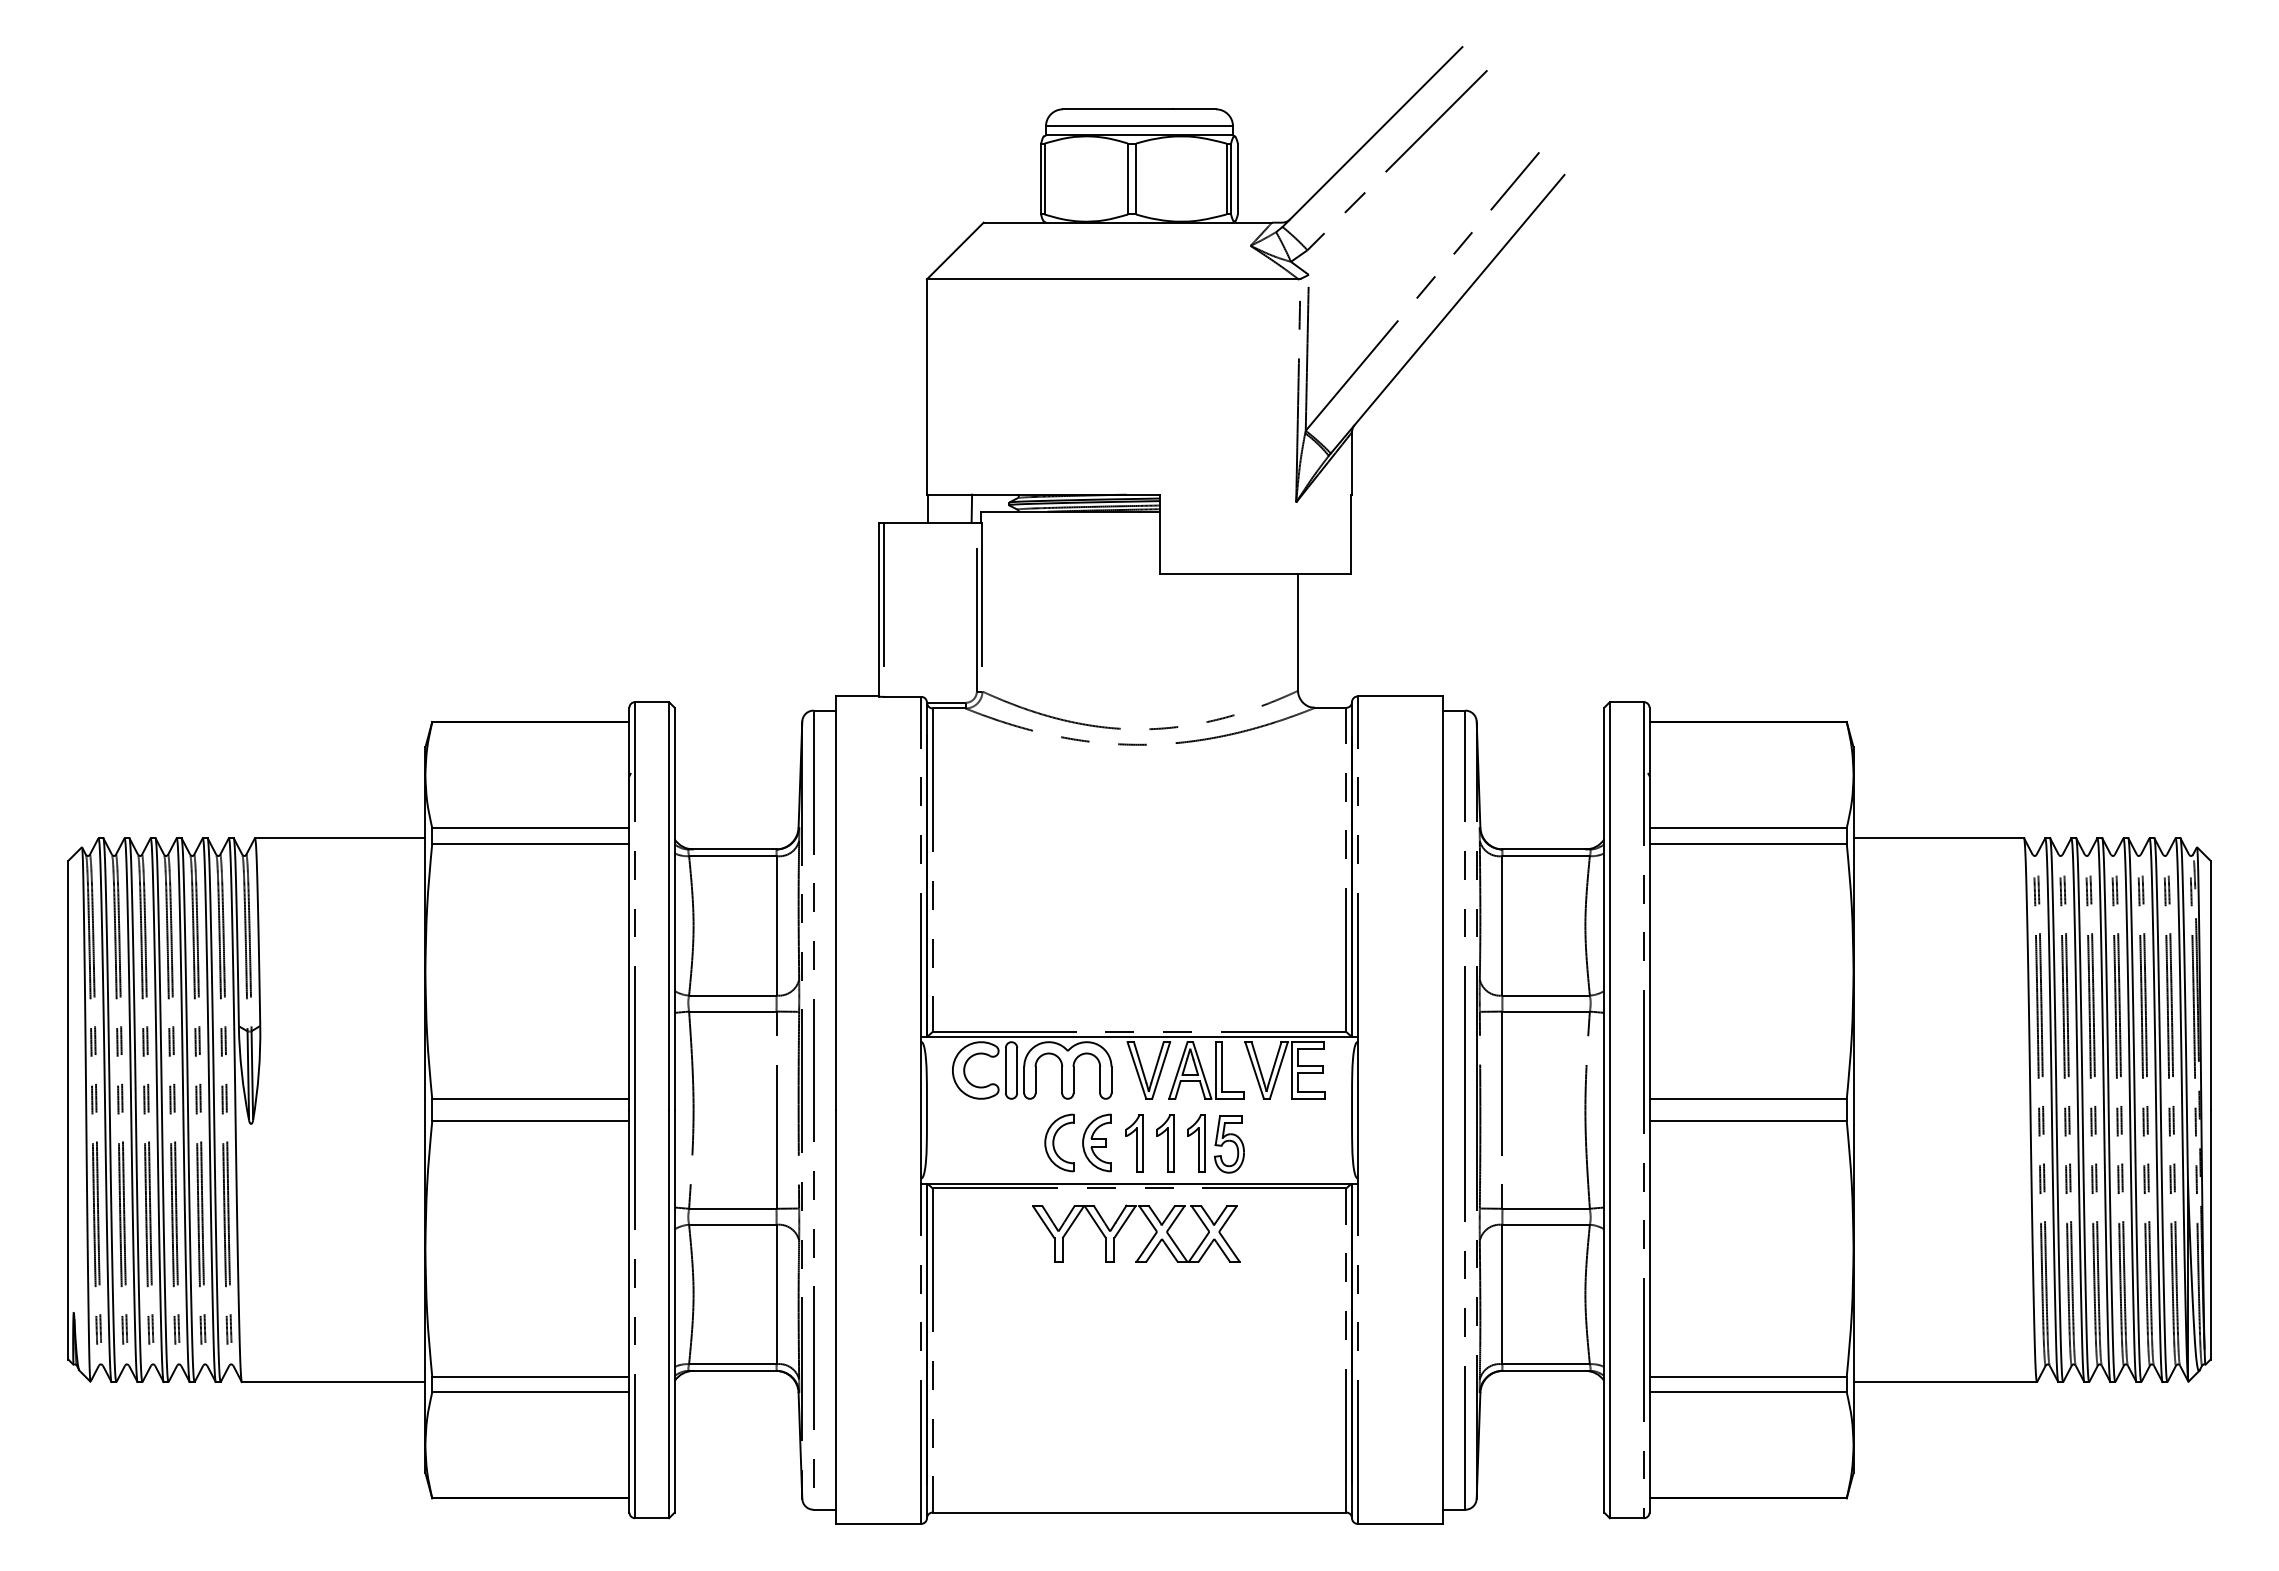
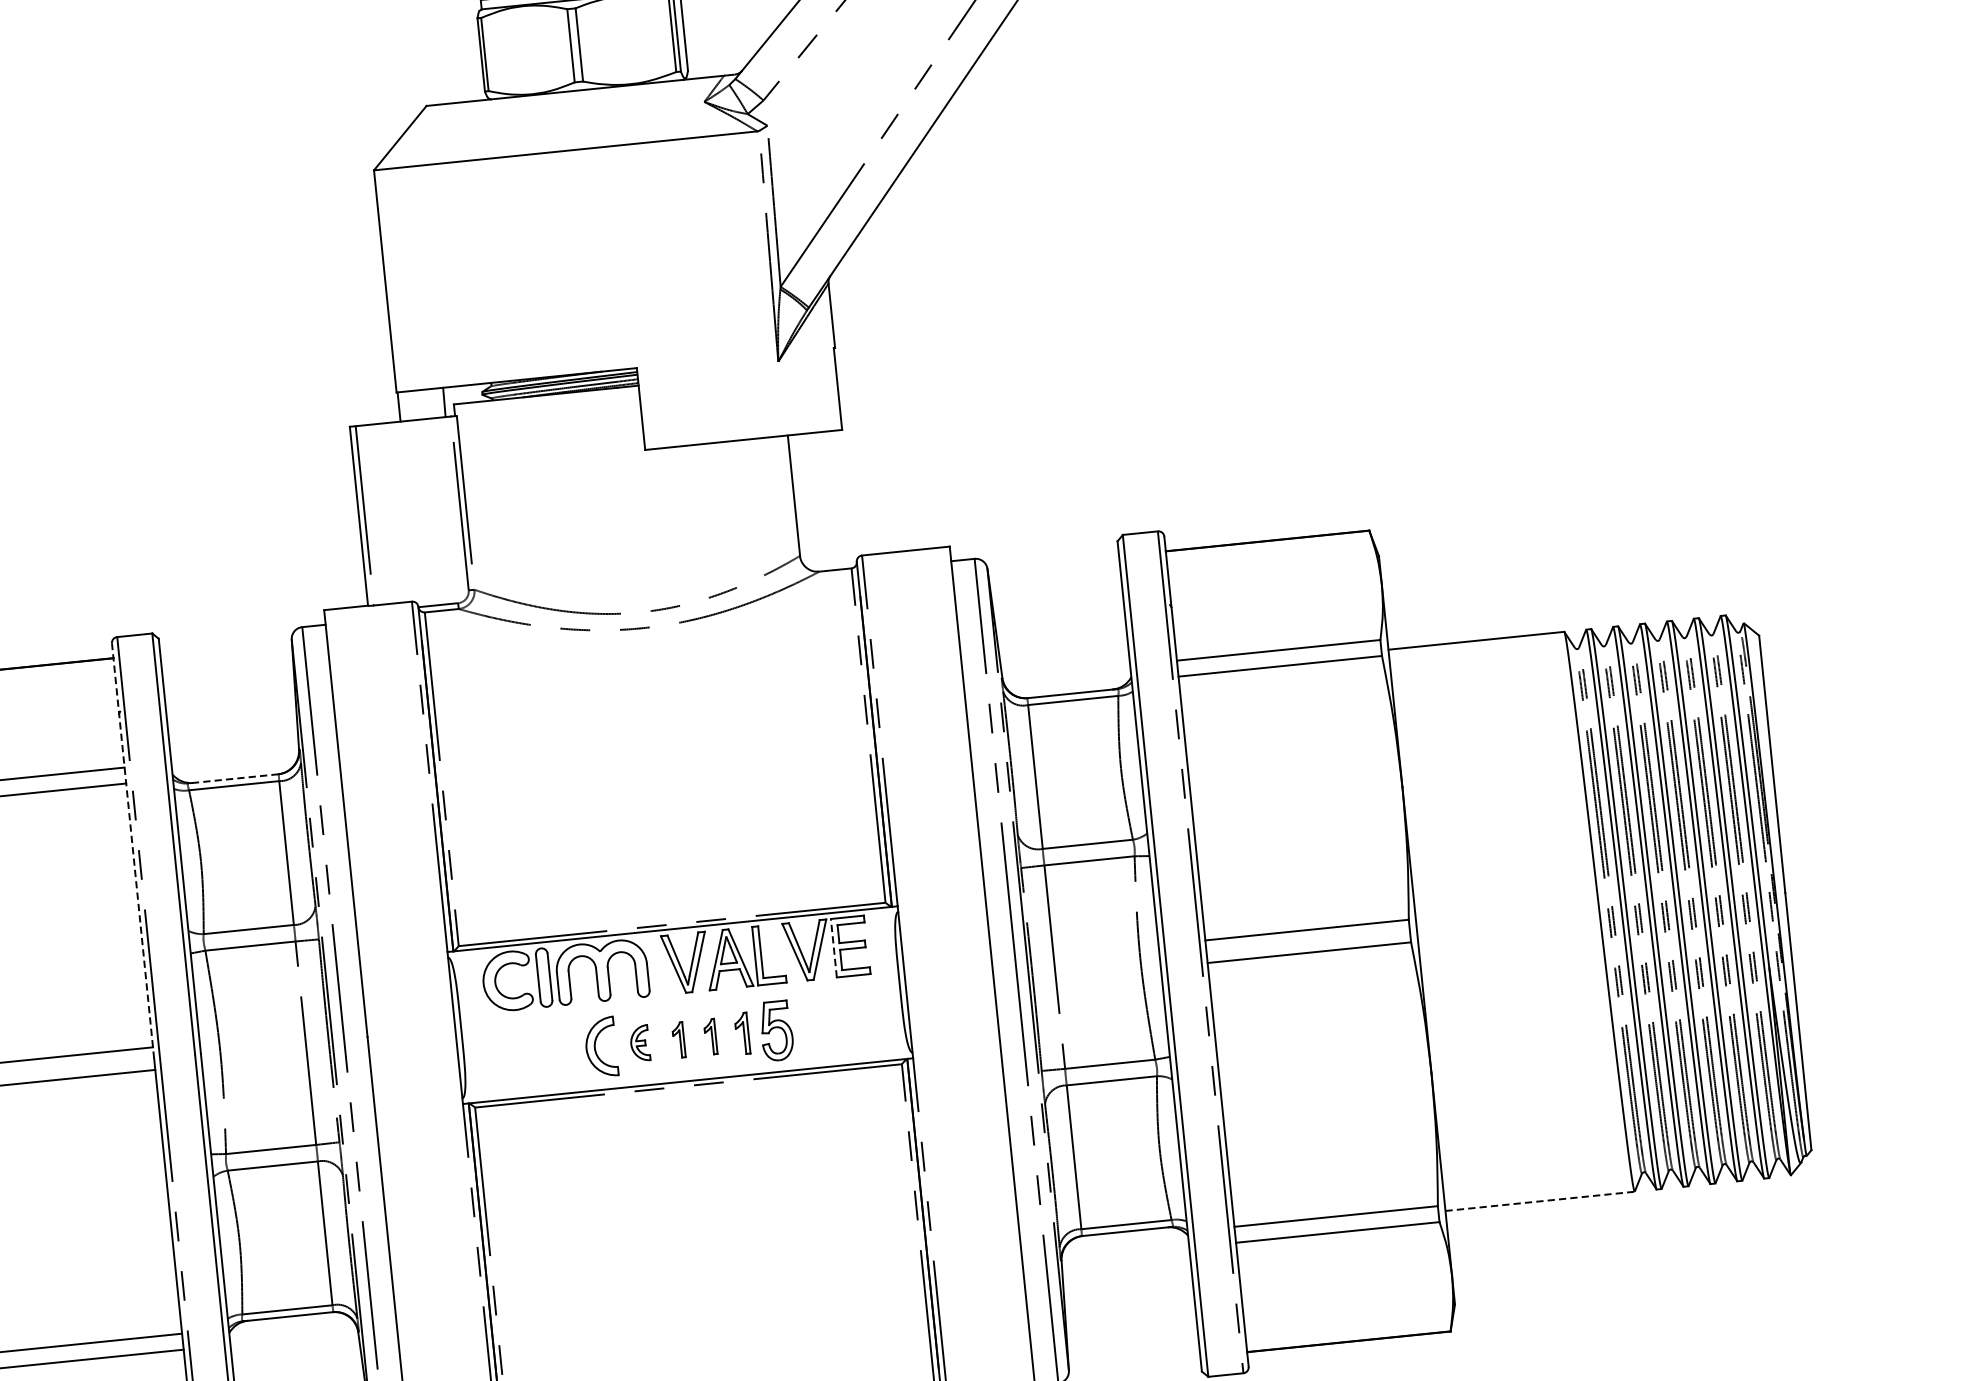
line: (732, 849) -> (233, 778), solid -> dashed
line: (629, 908) -> (133, 850), solid -> dashed
line: (1292, 1070) -> (834, 948), solid -> dashed
part: (1096, 1142) -> (639, 1043), size x0.6
part: (1134, 1143) -> (678, 1040), size x0.6
part: (1165, 1143) -> (710, 1036), size x0.6
part: (1196, 1143) -> (742, 1033), size x0.7
part: (1123, 1226) -> (676, 1126), removed
line: (1945, 1382) -> (1540, 1201), solid -> dashed

